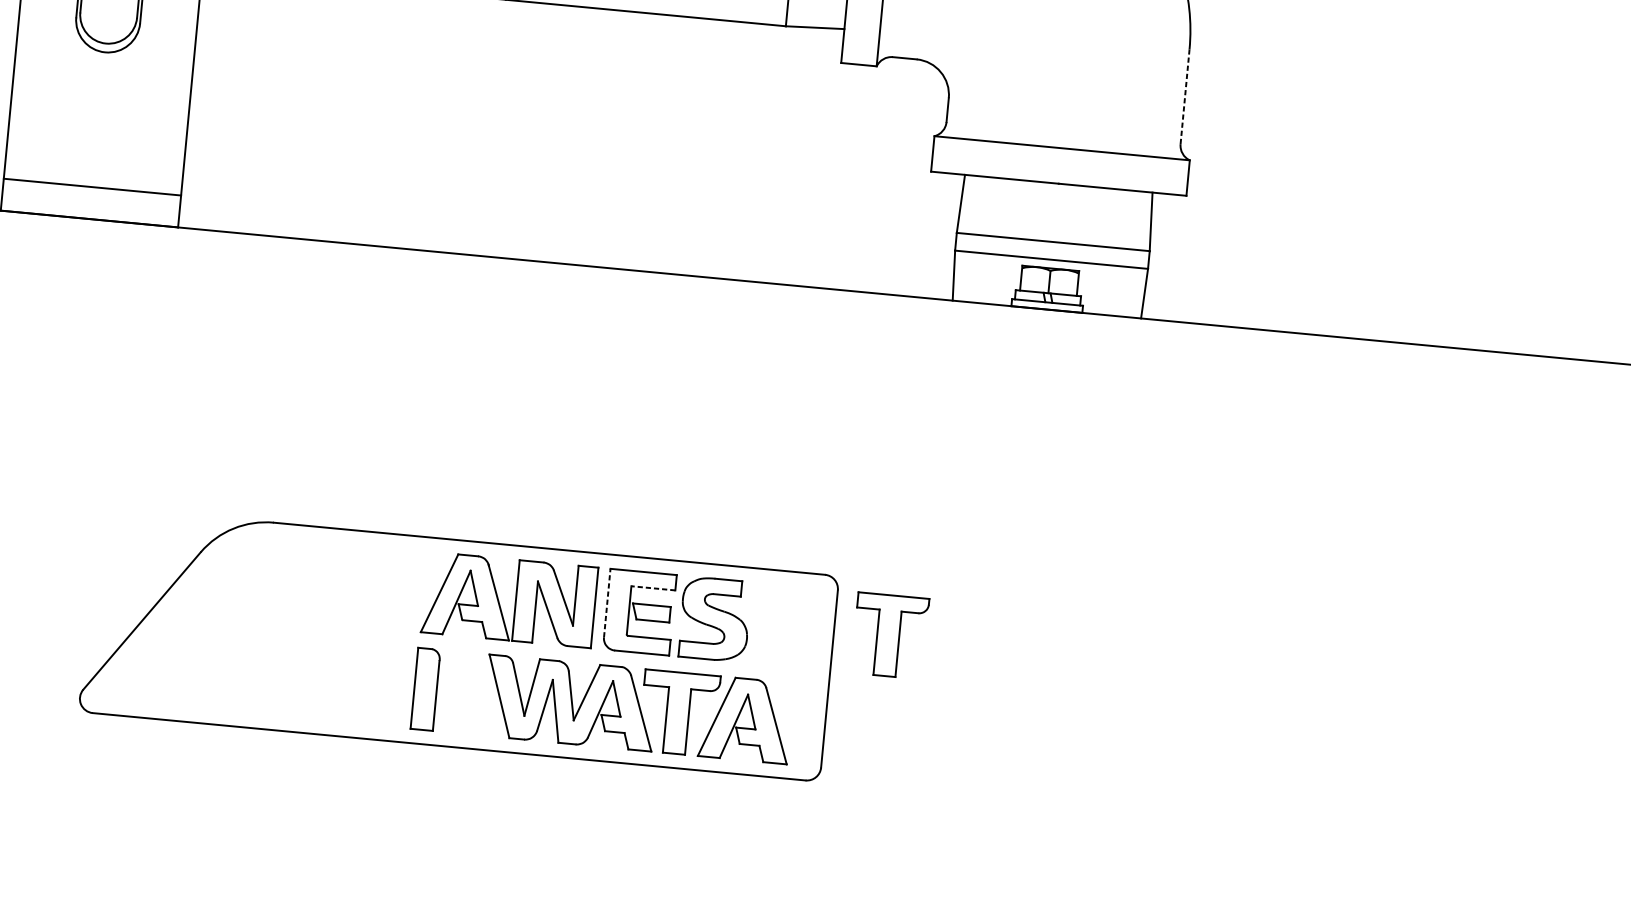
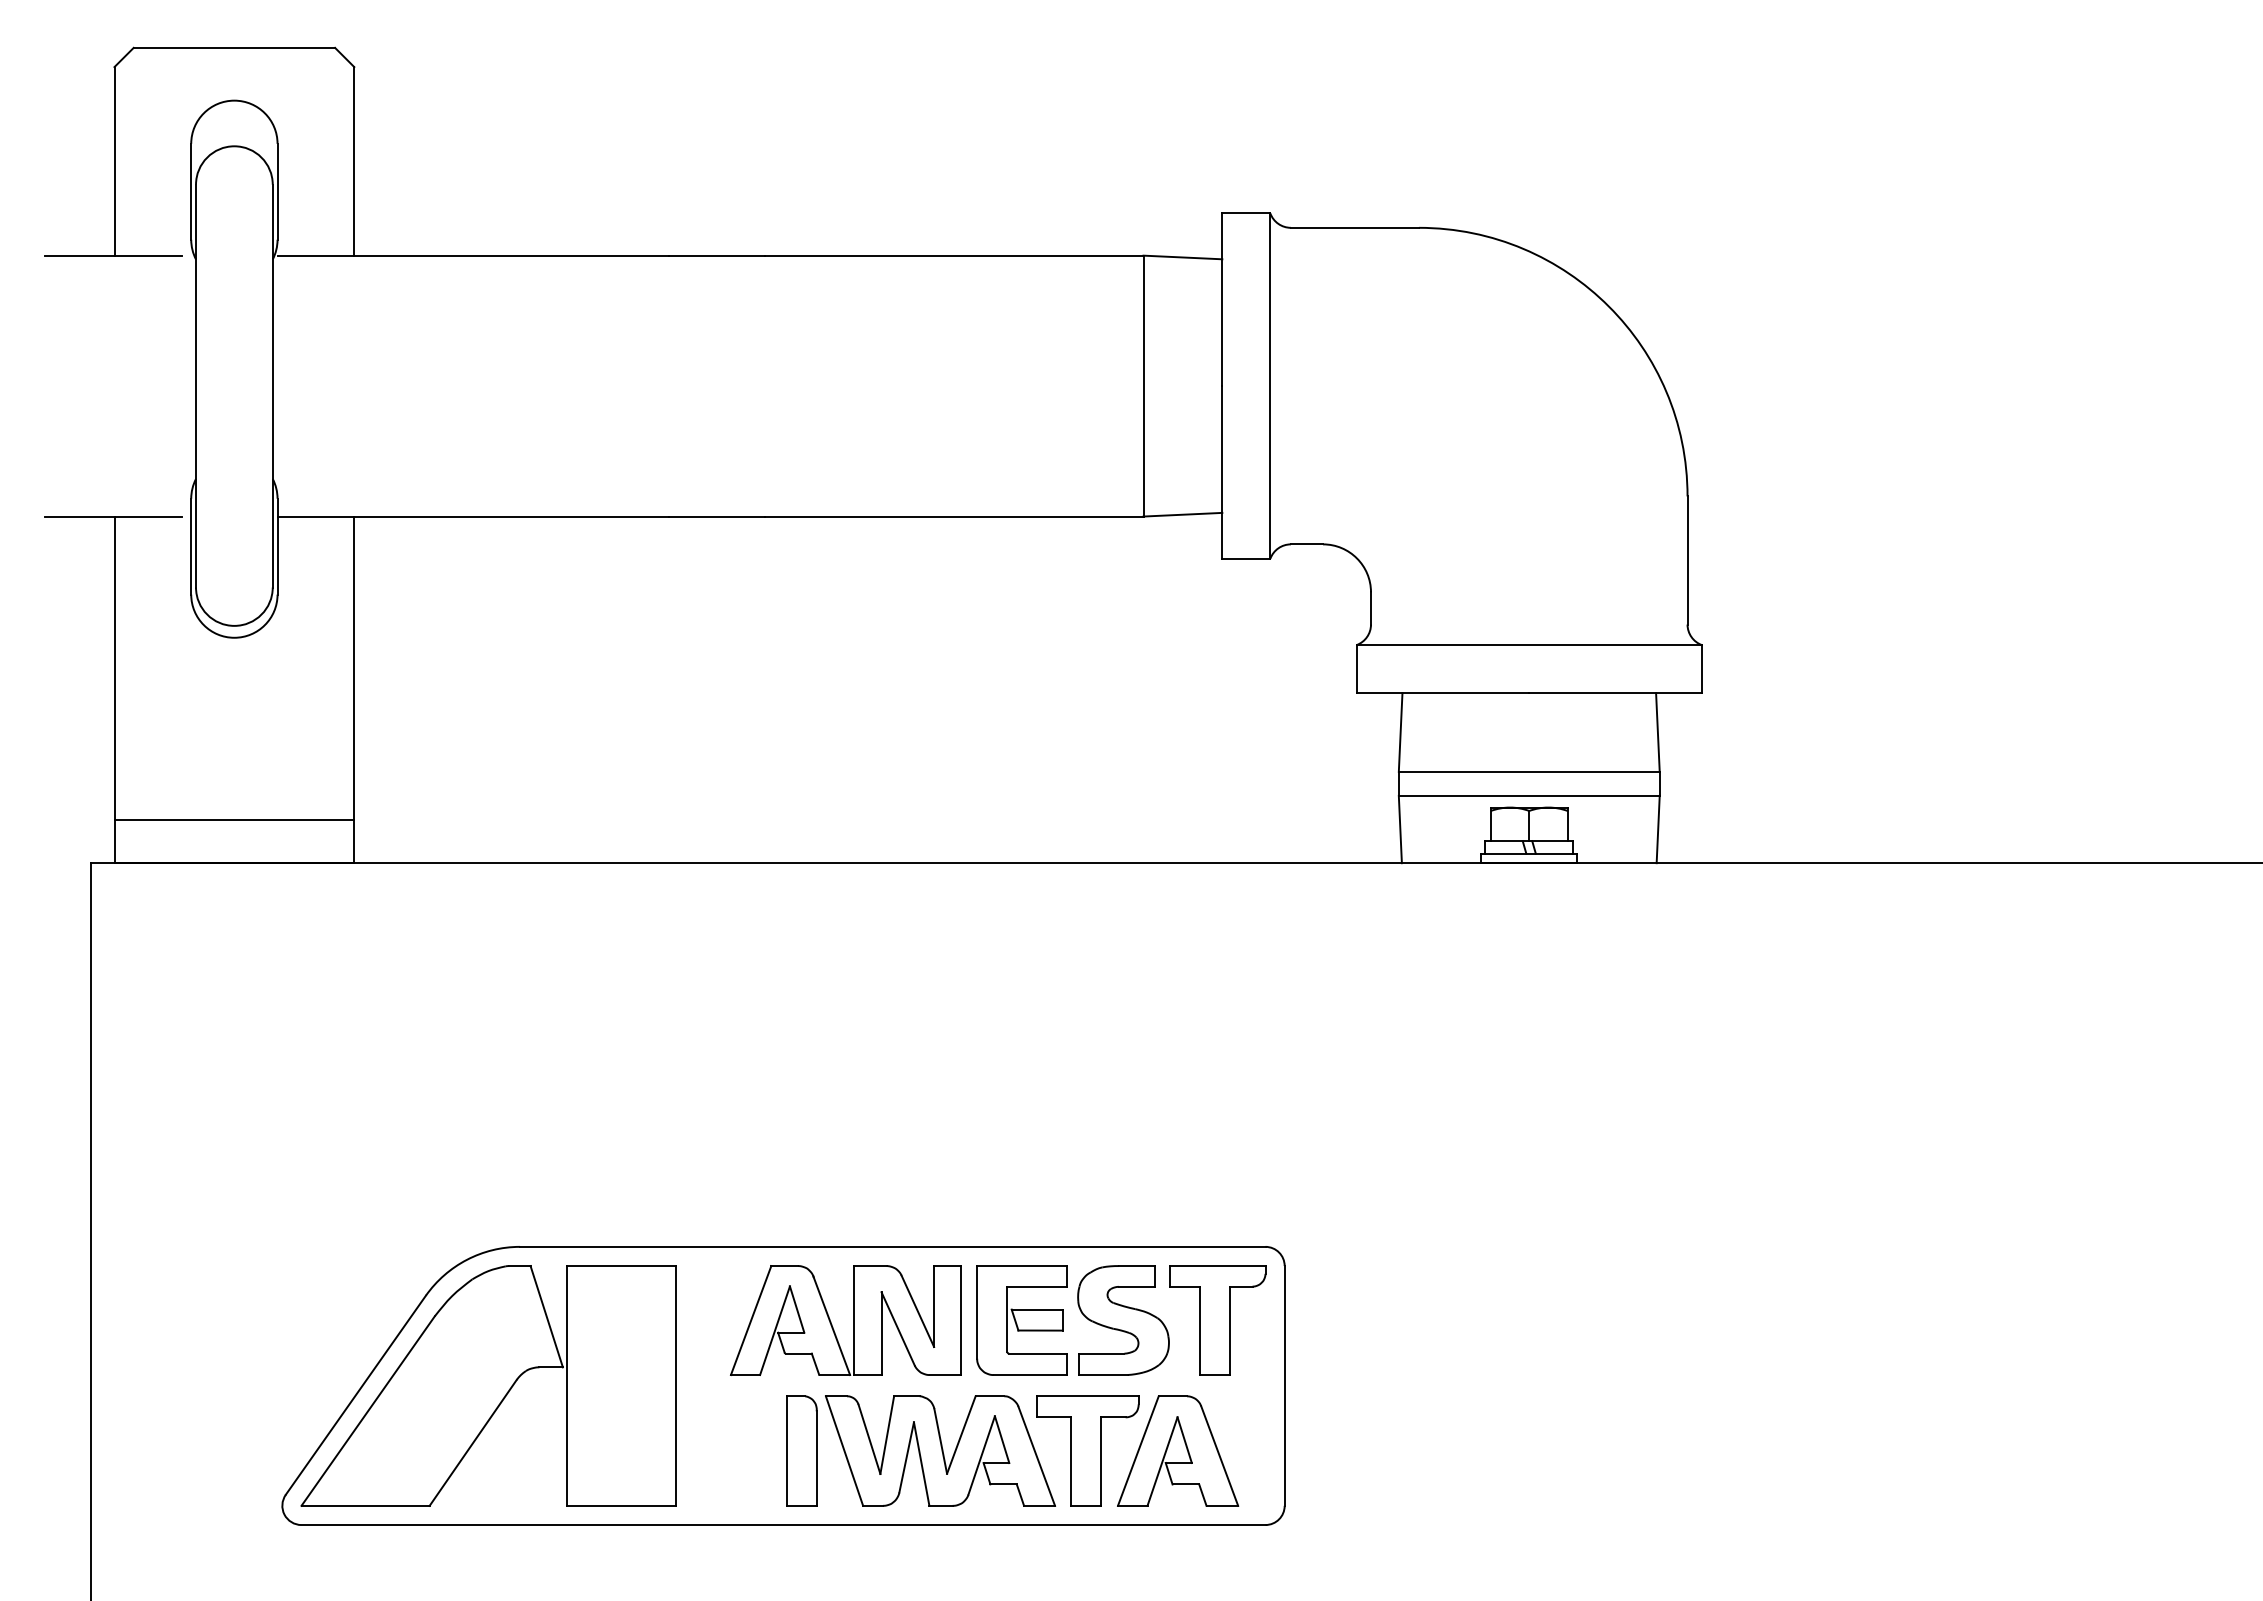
line: (1185, 96) -> (1687, 560), dashed -> solid
line: (653, 588) -> (1037, 1286), dashed -> solid
line: (607, 602) -> (977, 1311), dashed -> solid
part: (240, 622) -> (488, 1385), added
part: (890, 635) -> (1217, 1320), moved
part: (425, 688) -> (801, 1450), moved

